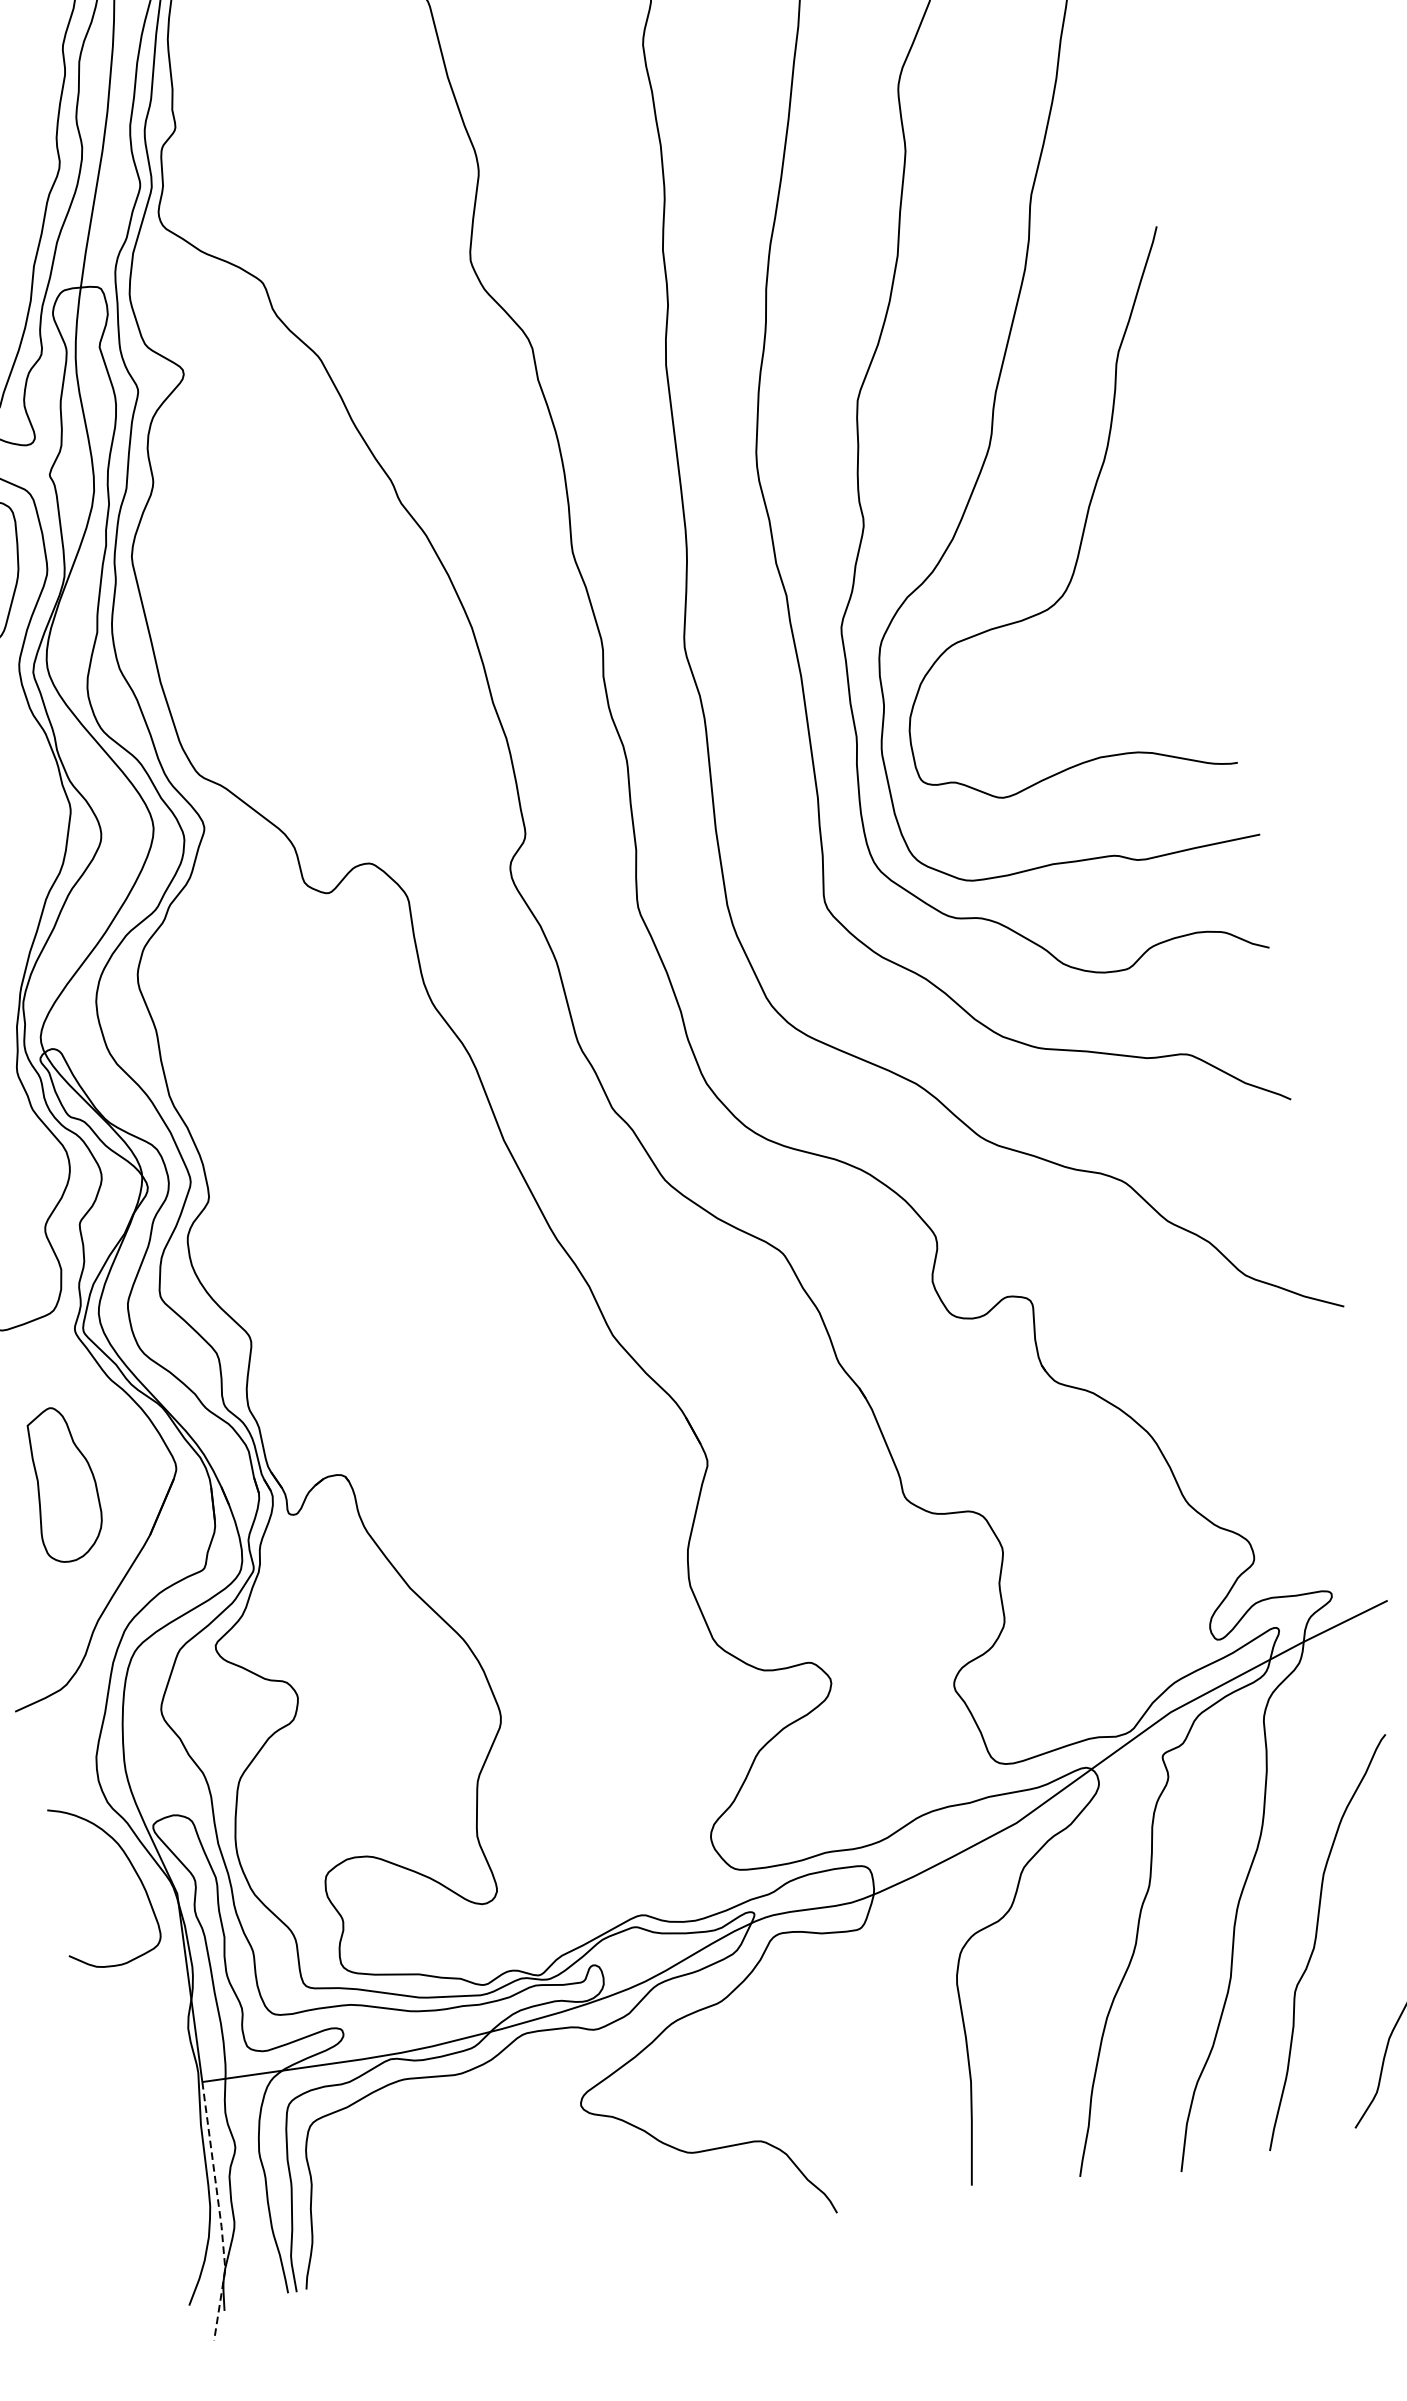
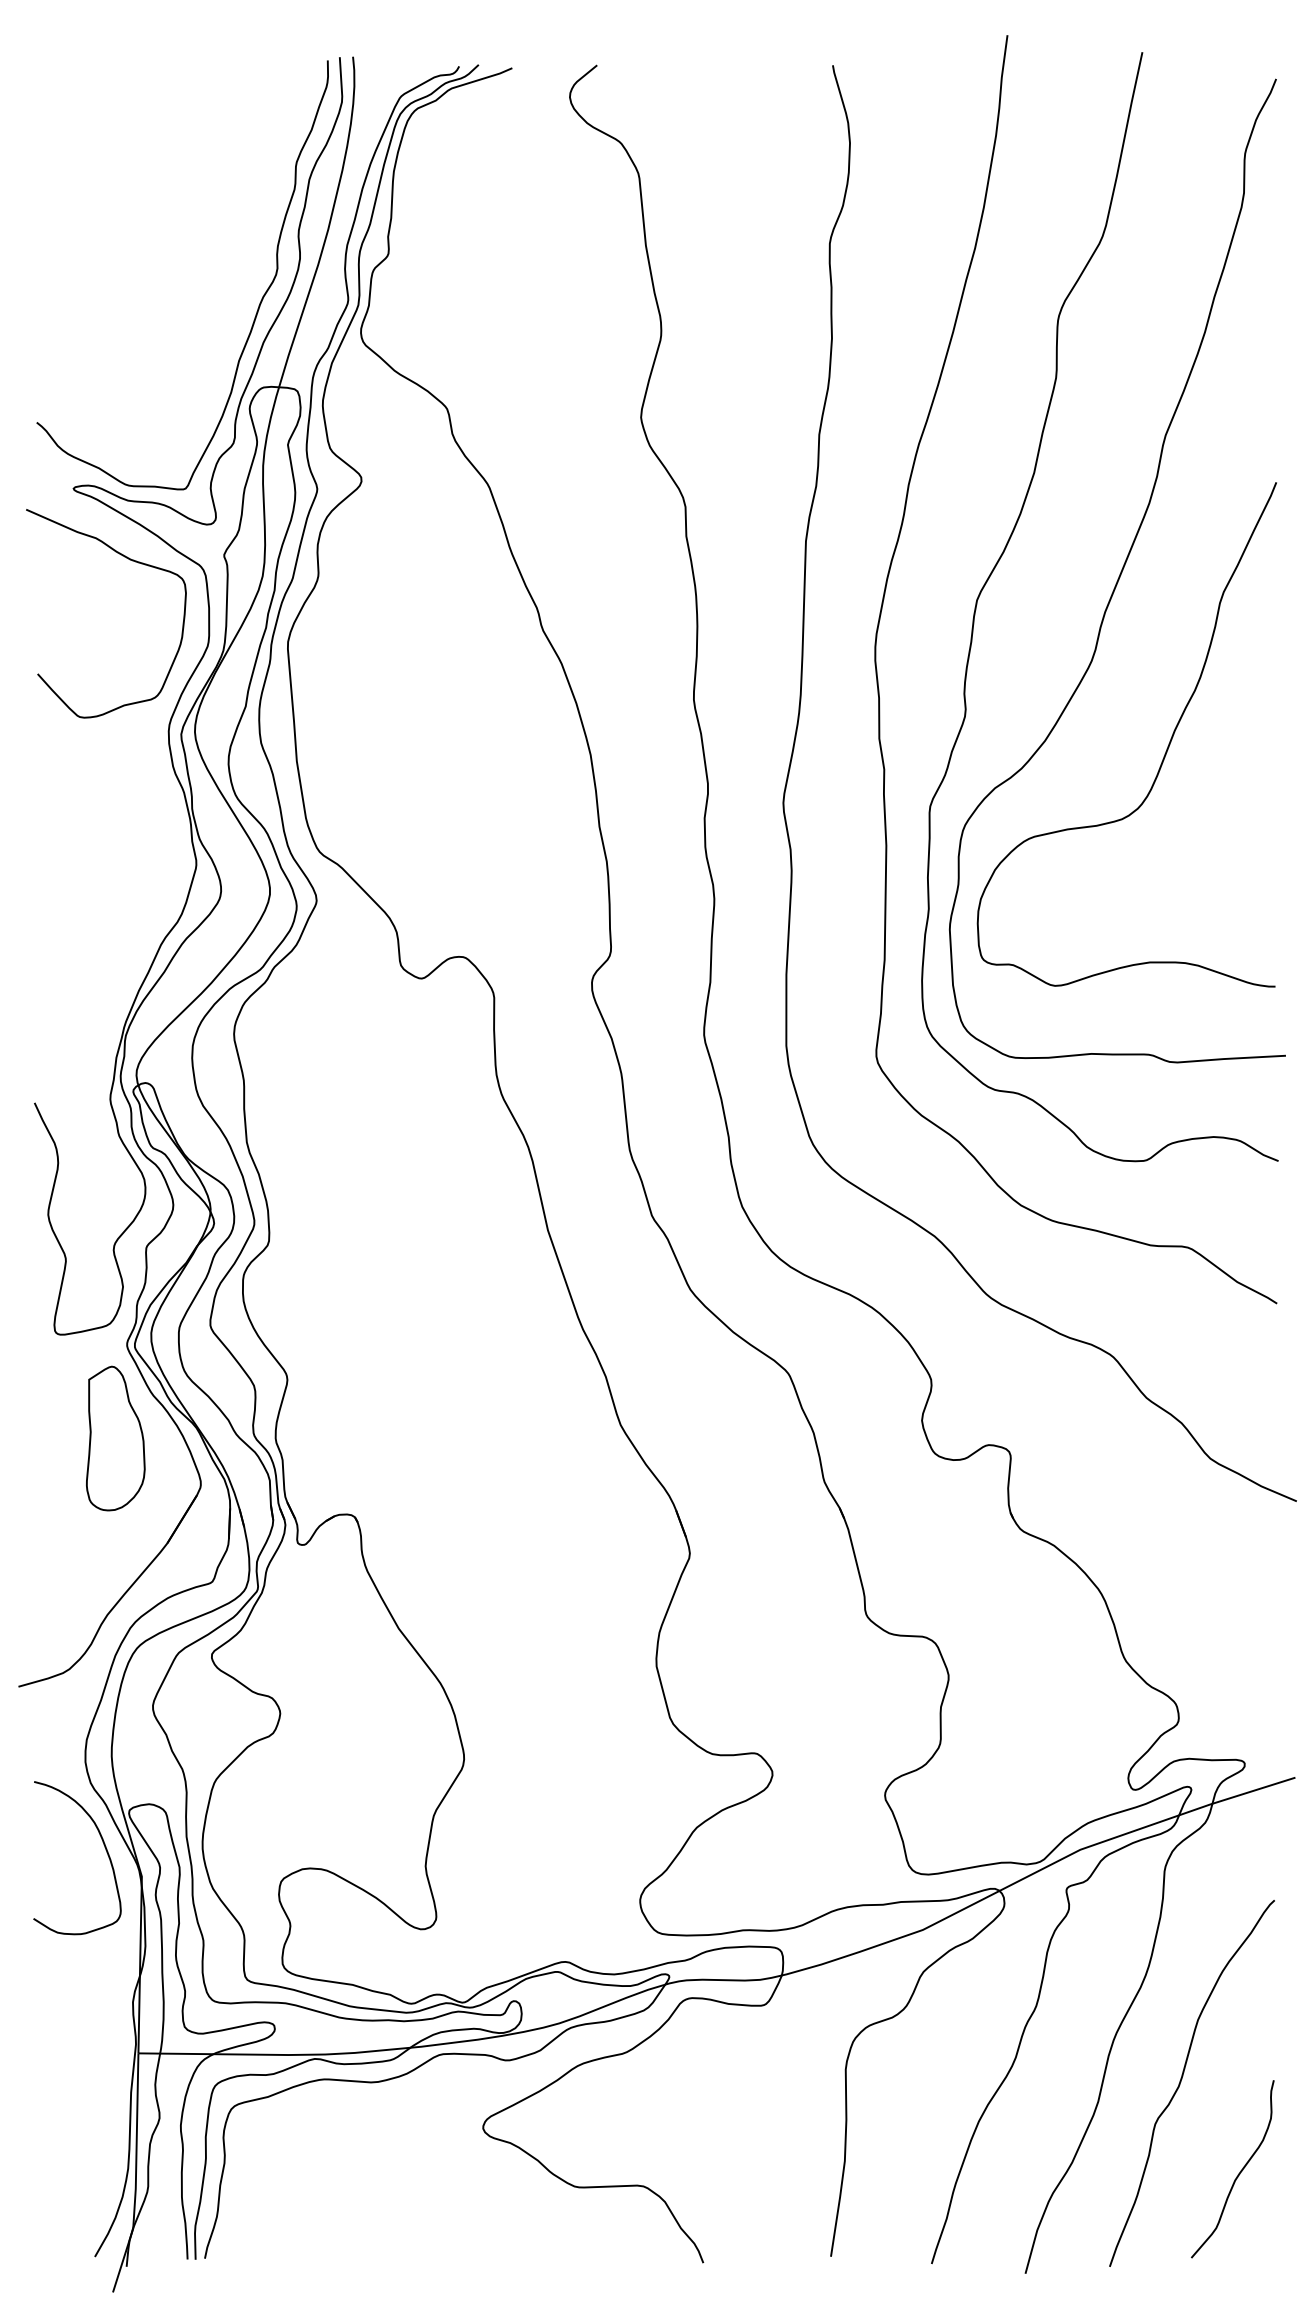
part: (65, 1483) -> (115, 1438), moved
line: (220, 2213) -> (136, 2176), dashed -> solid

